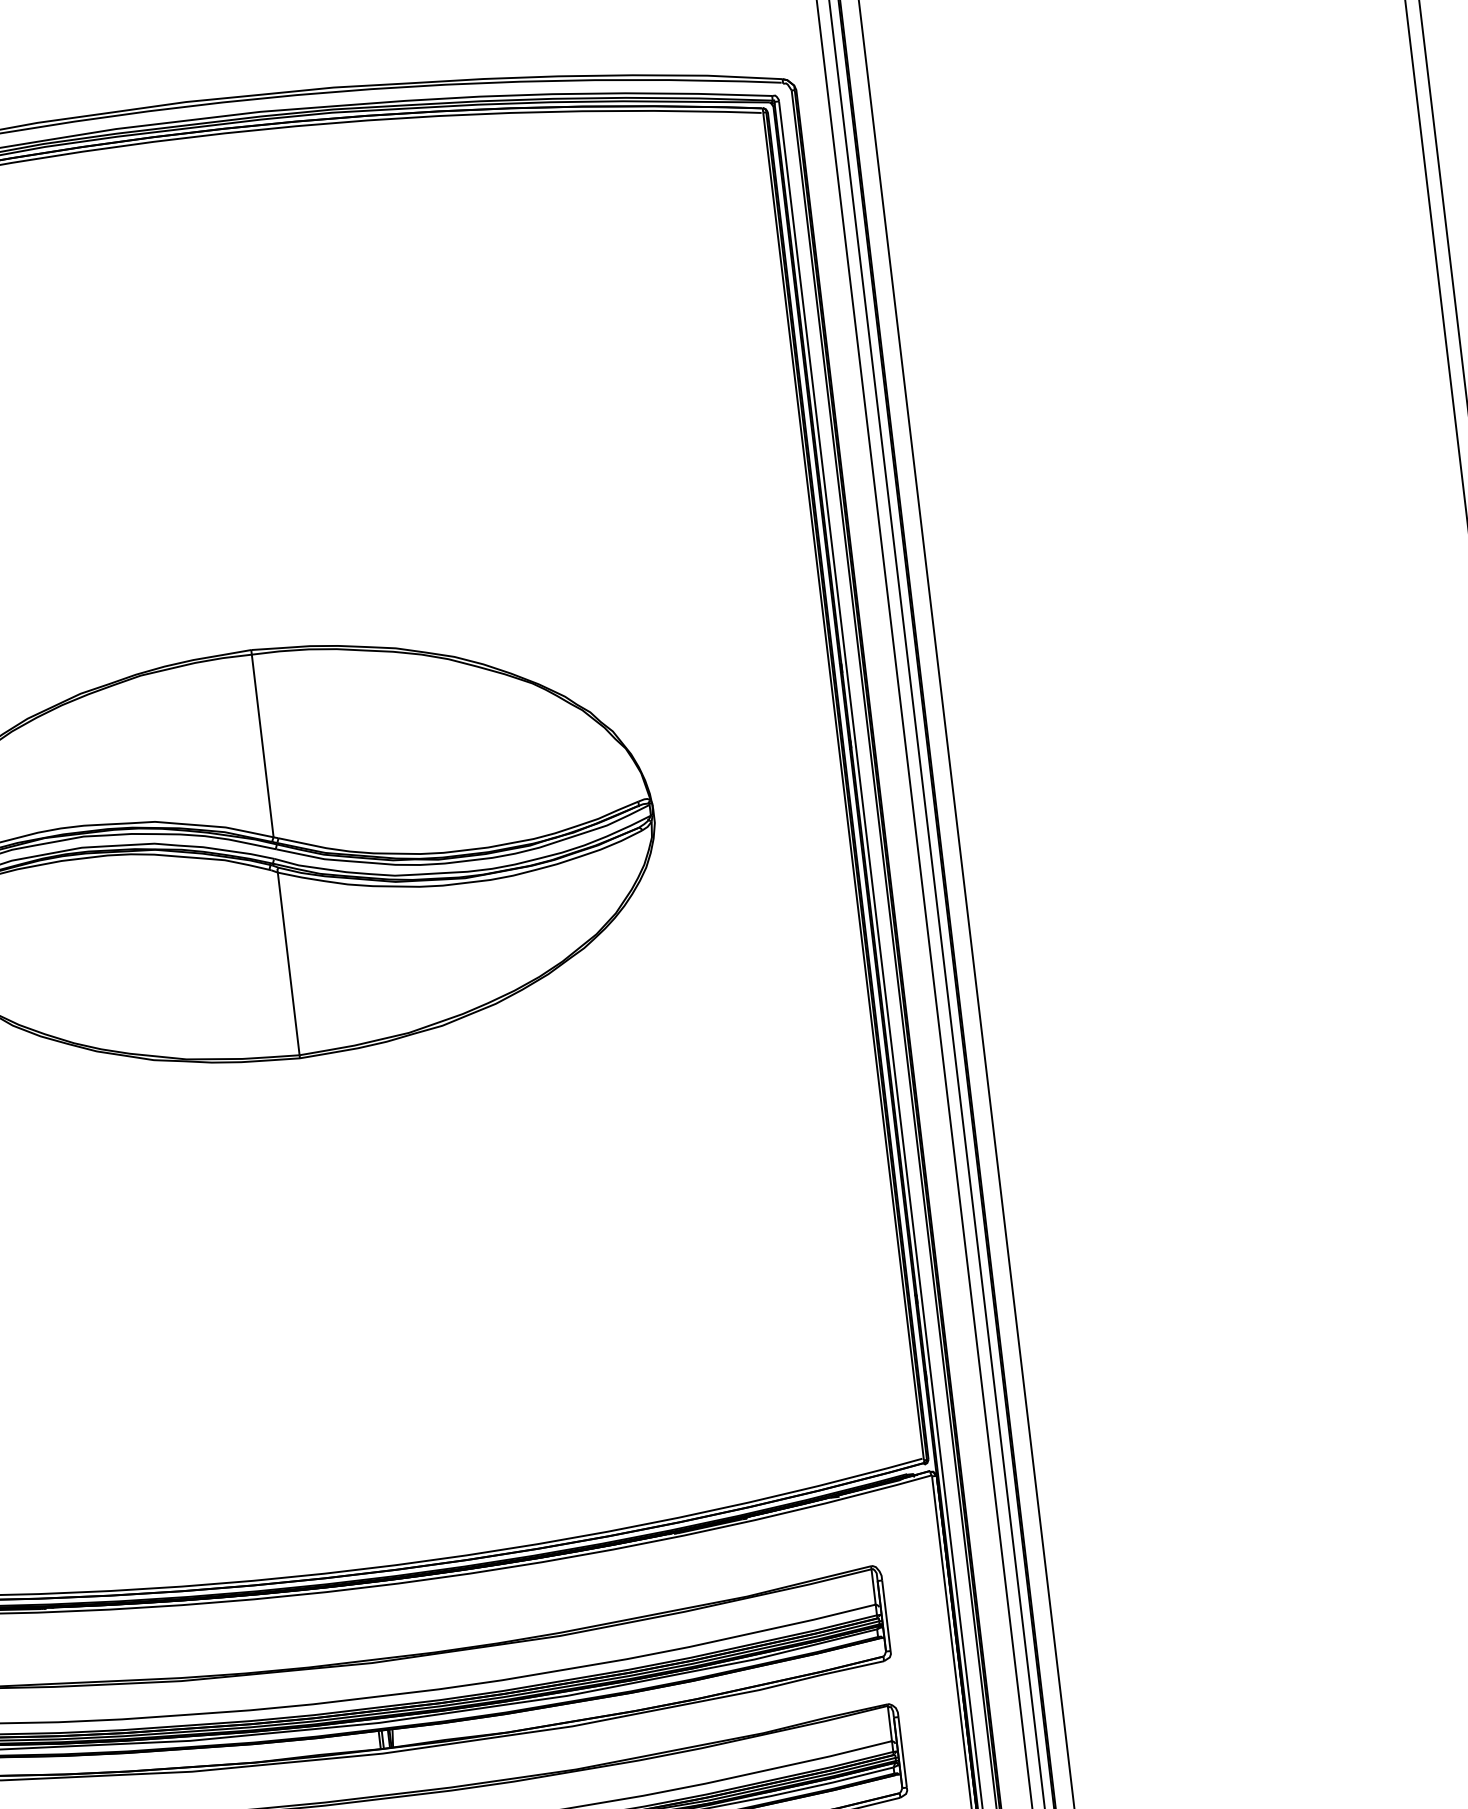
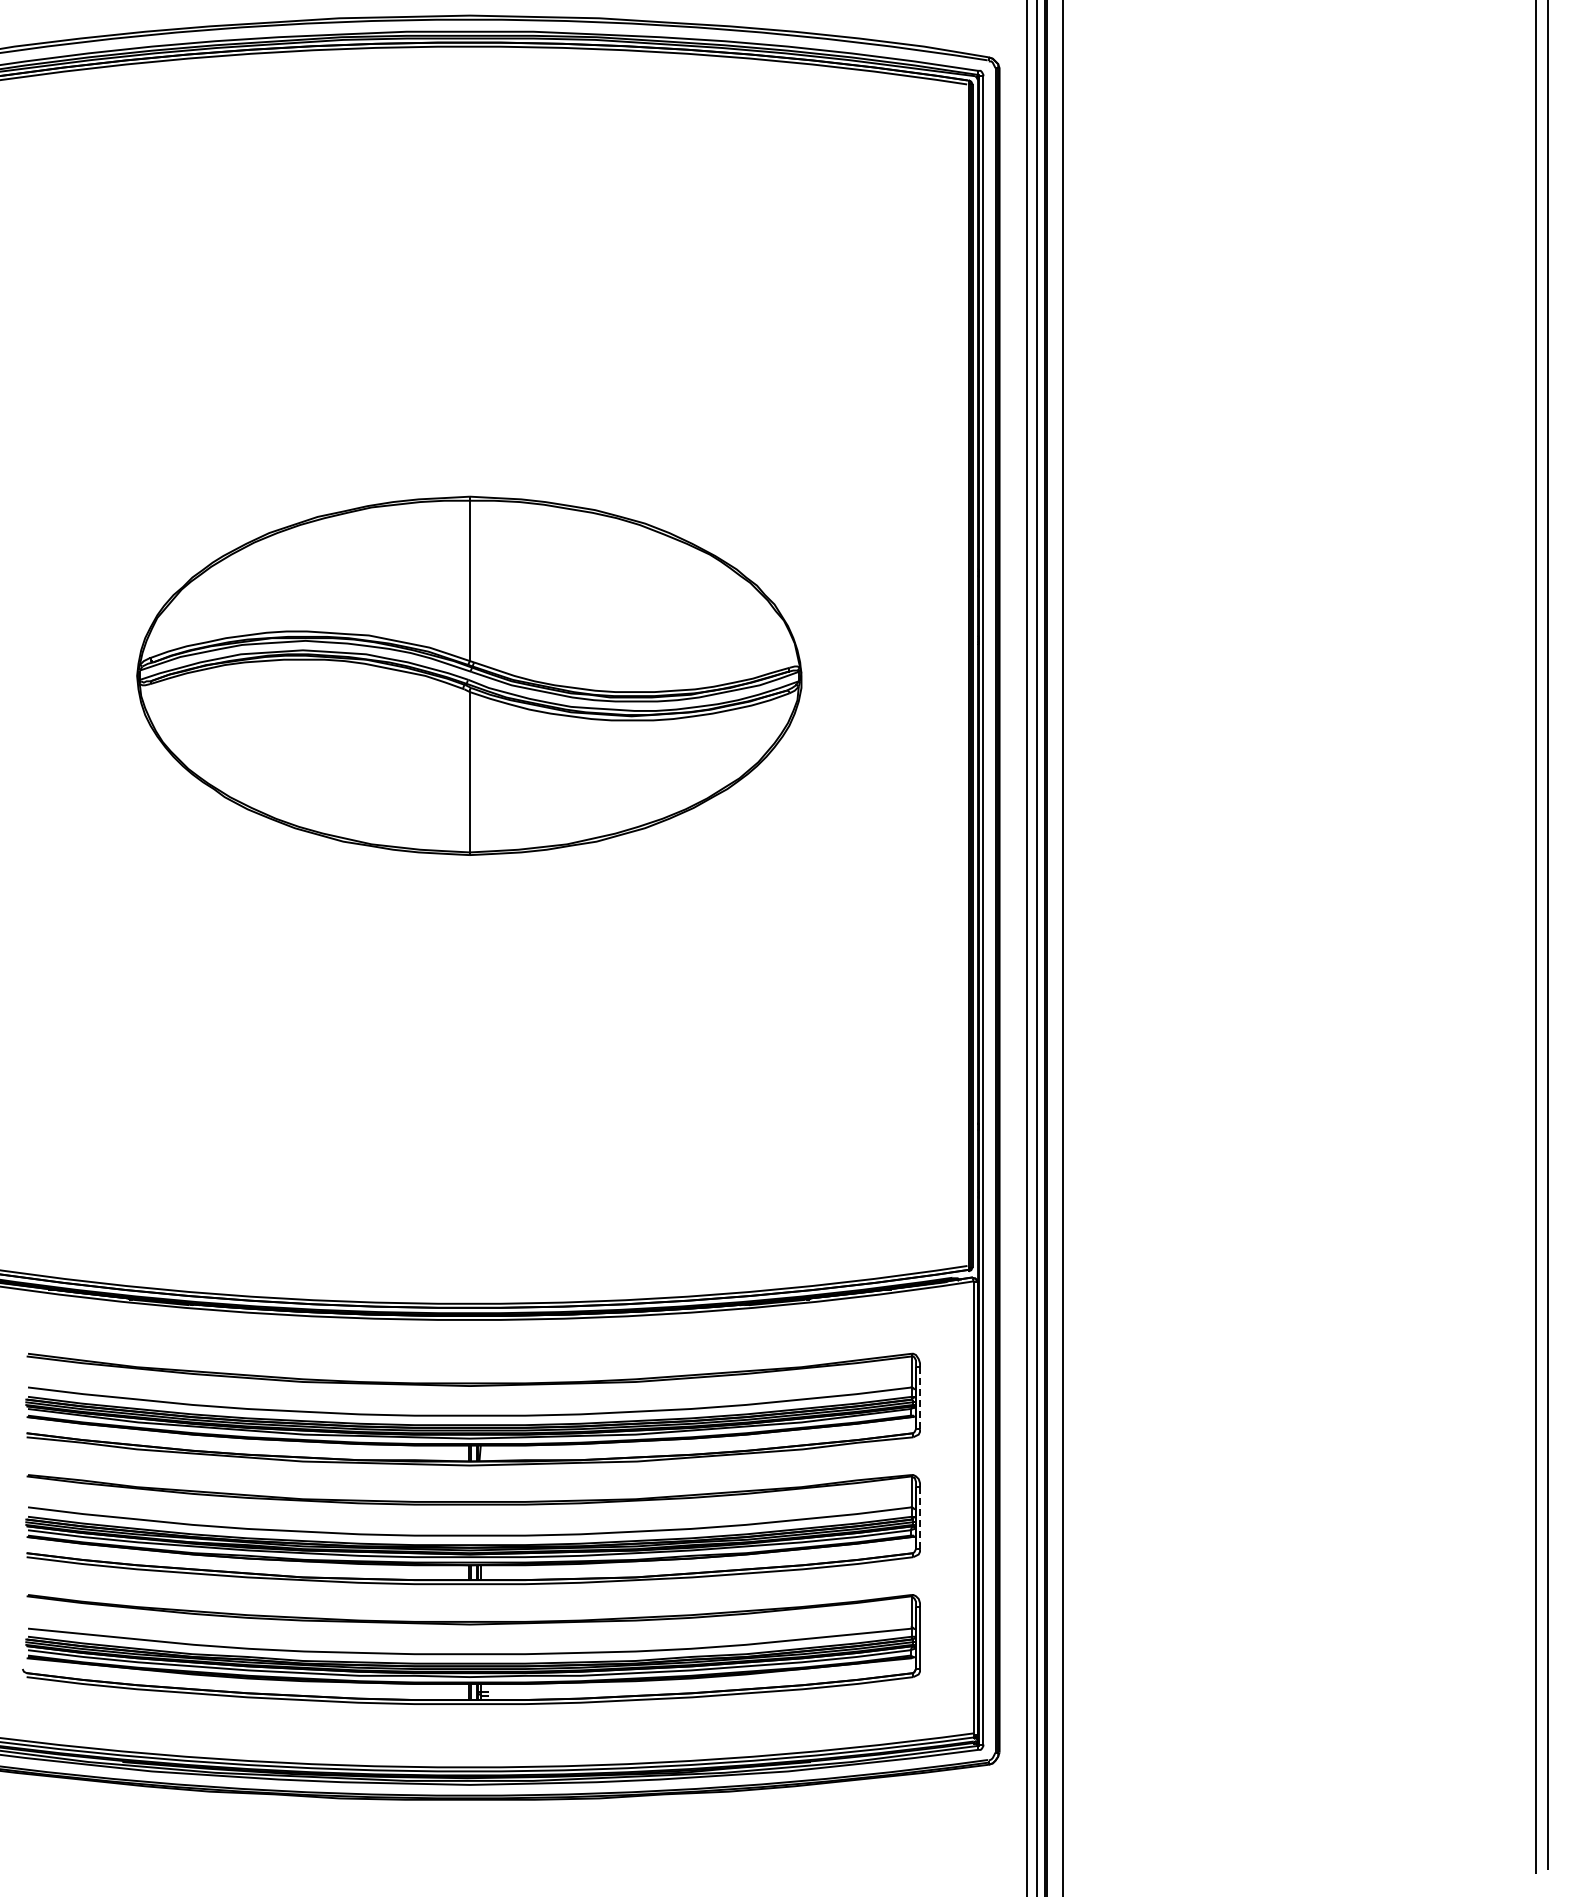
line: (886, 1616) -> (920, 1398), solid -> dashed
line: (903, 1752) -> (920, 1518), solid -> dashed

